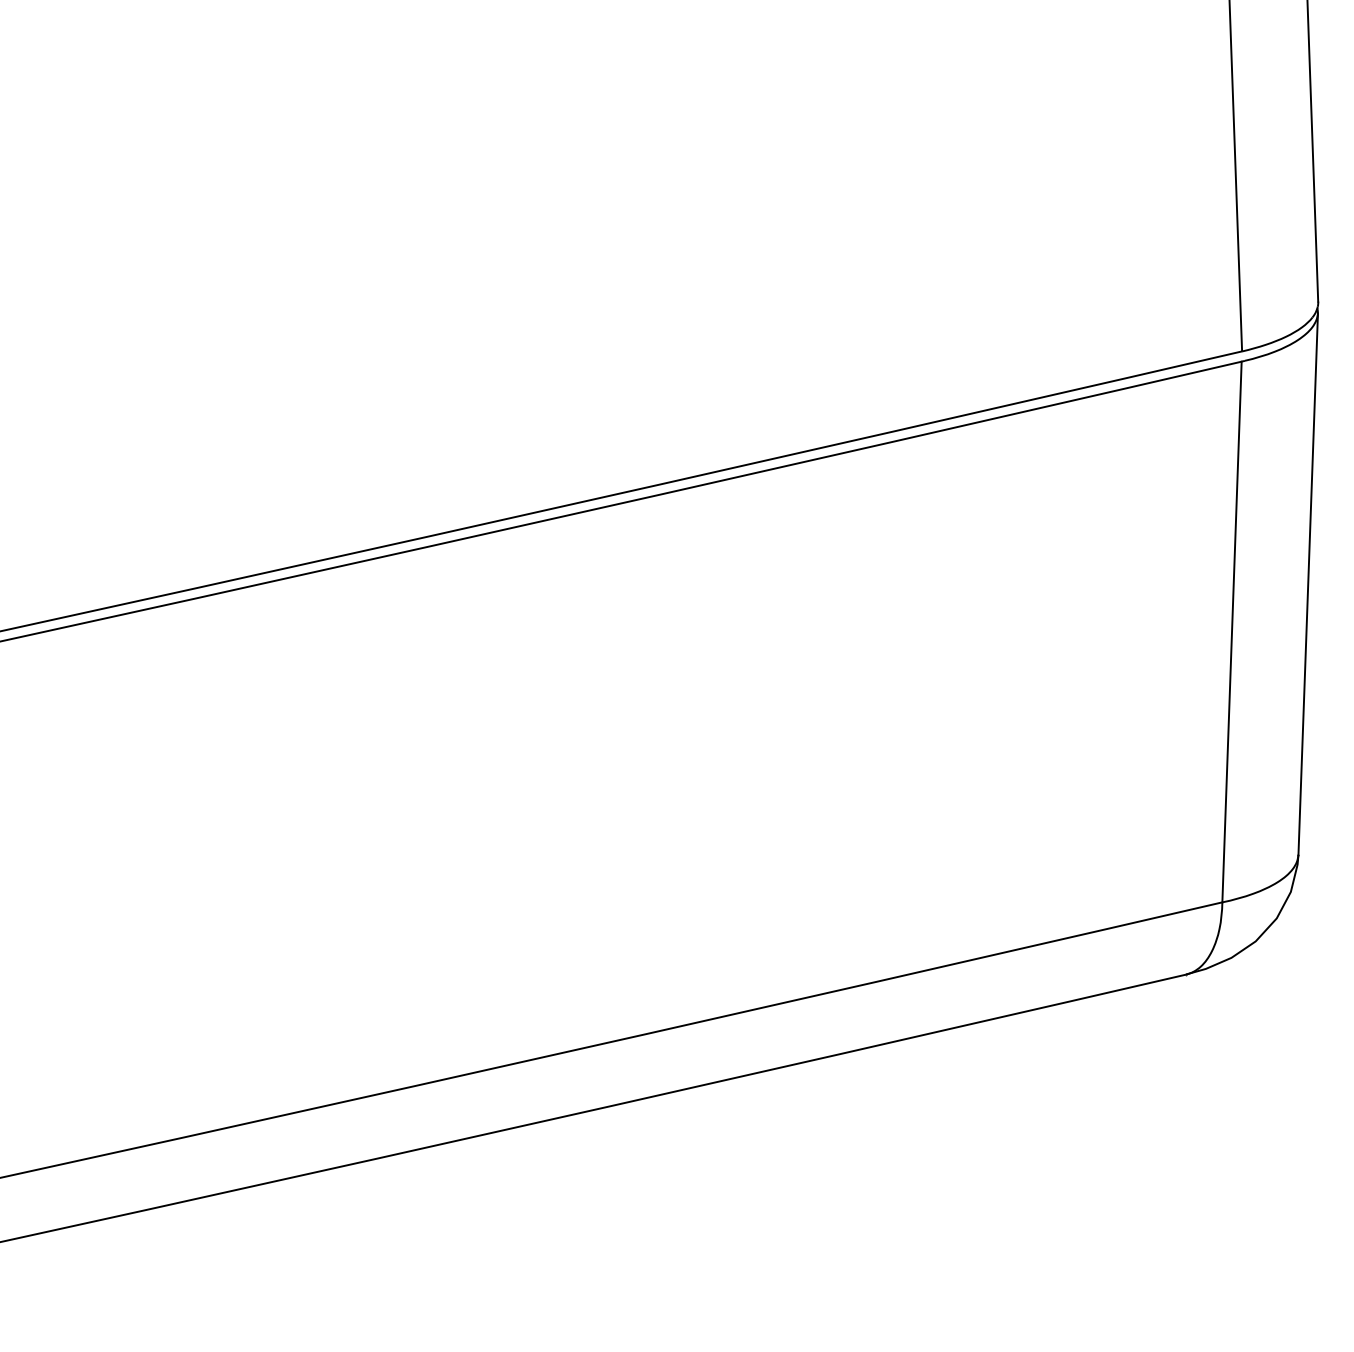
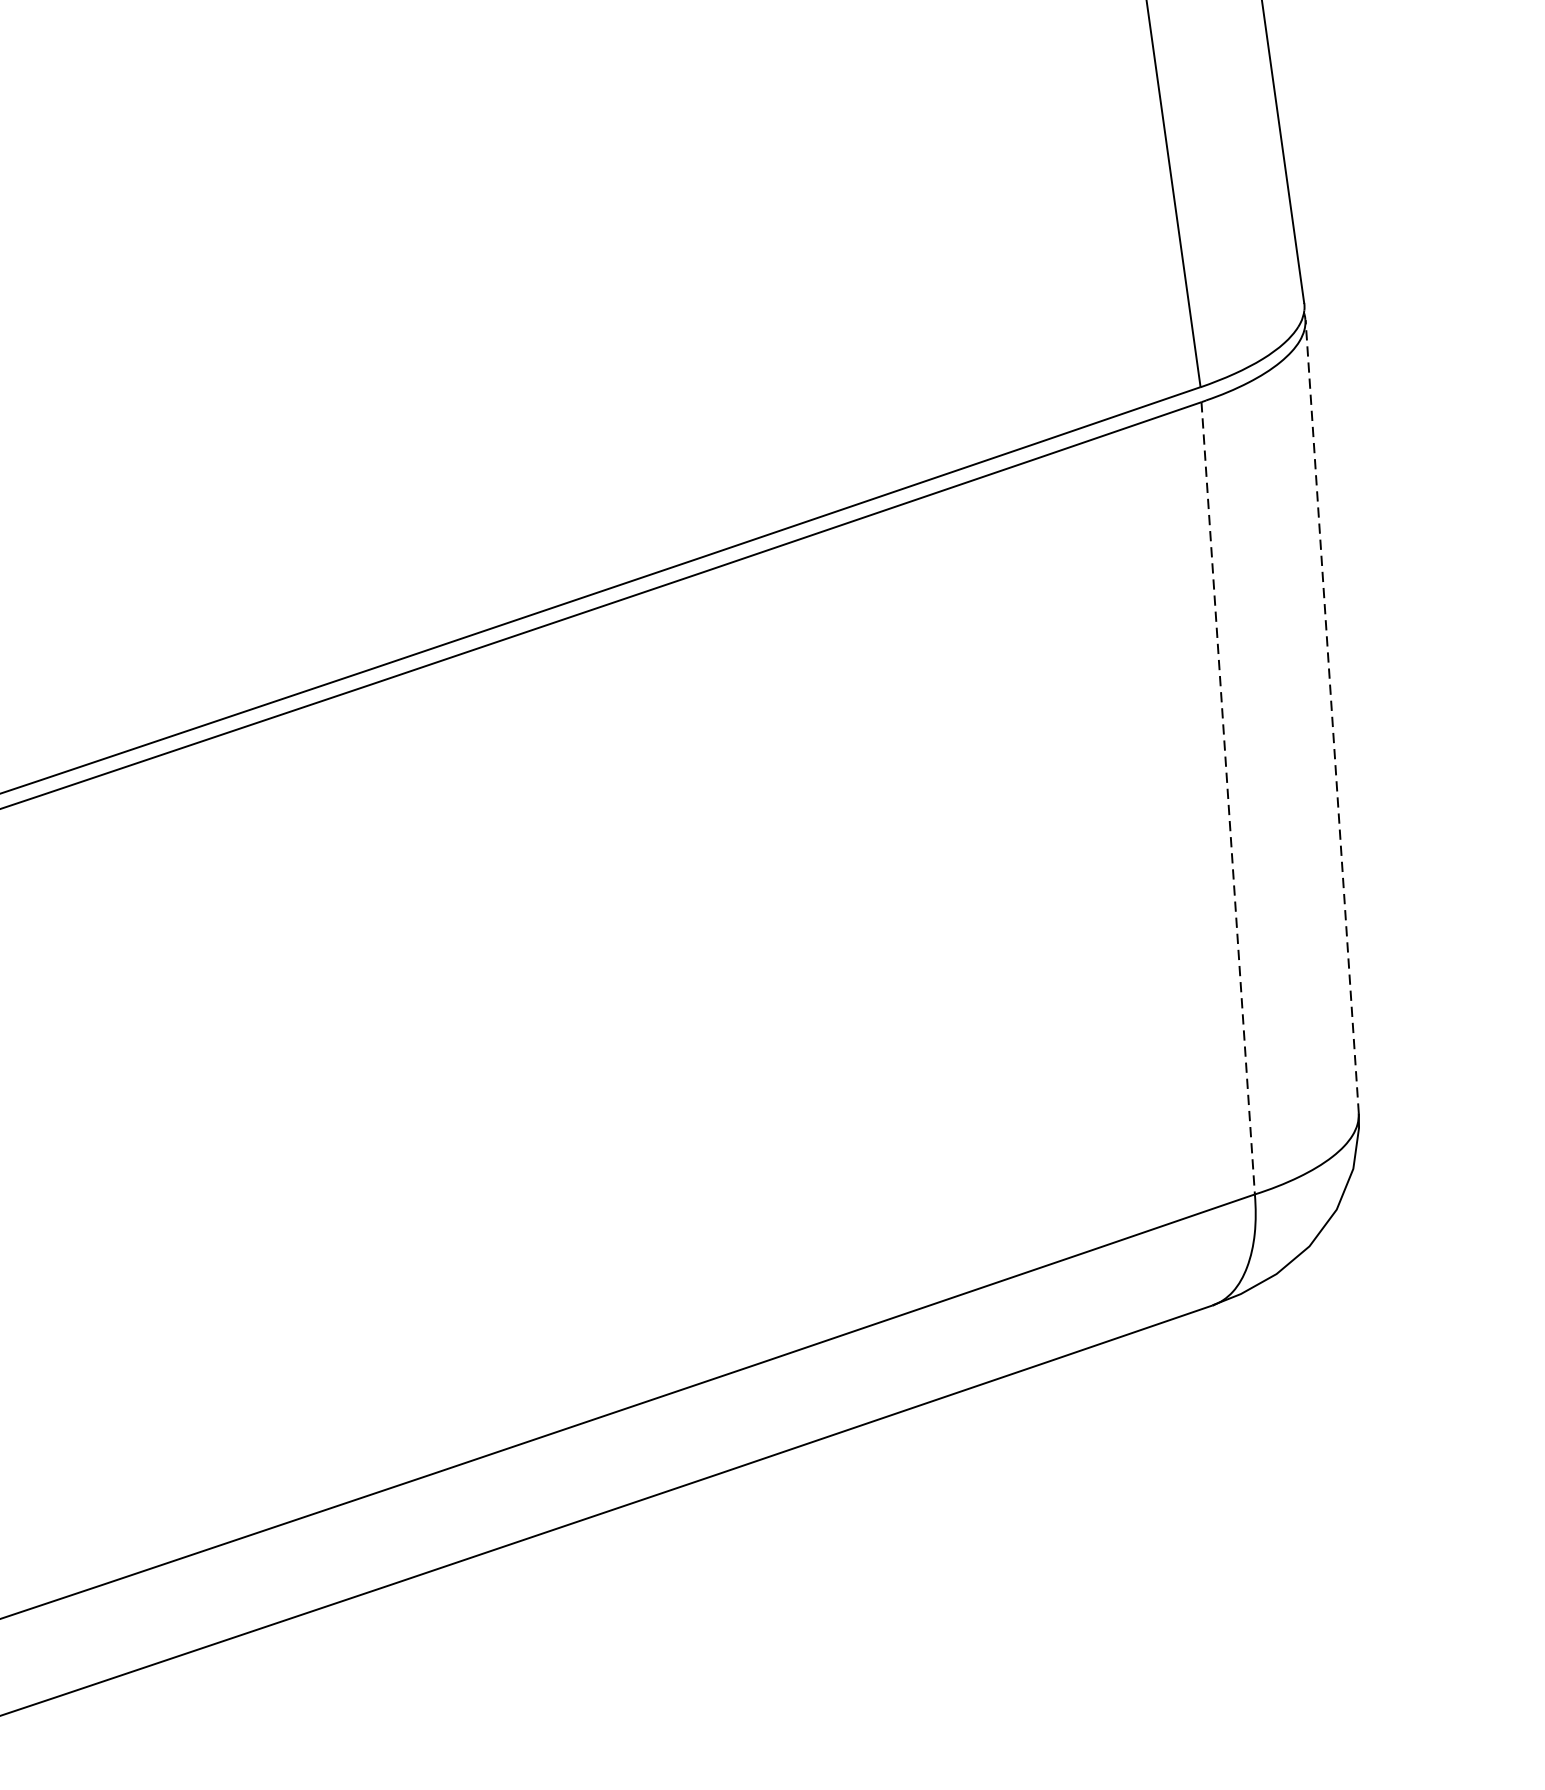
line: (1308, 584) -> (1332, 717), solid -> dashed
line: (1232, 632) -> (1228, 798), solid -> dashed

